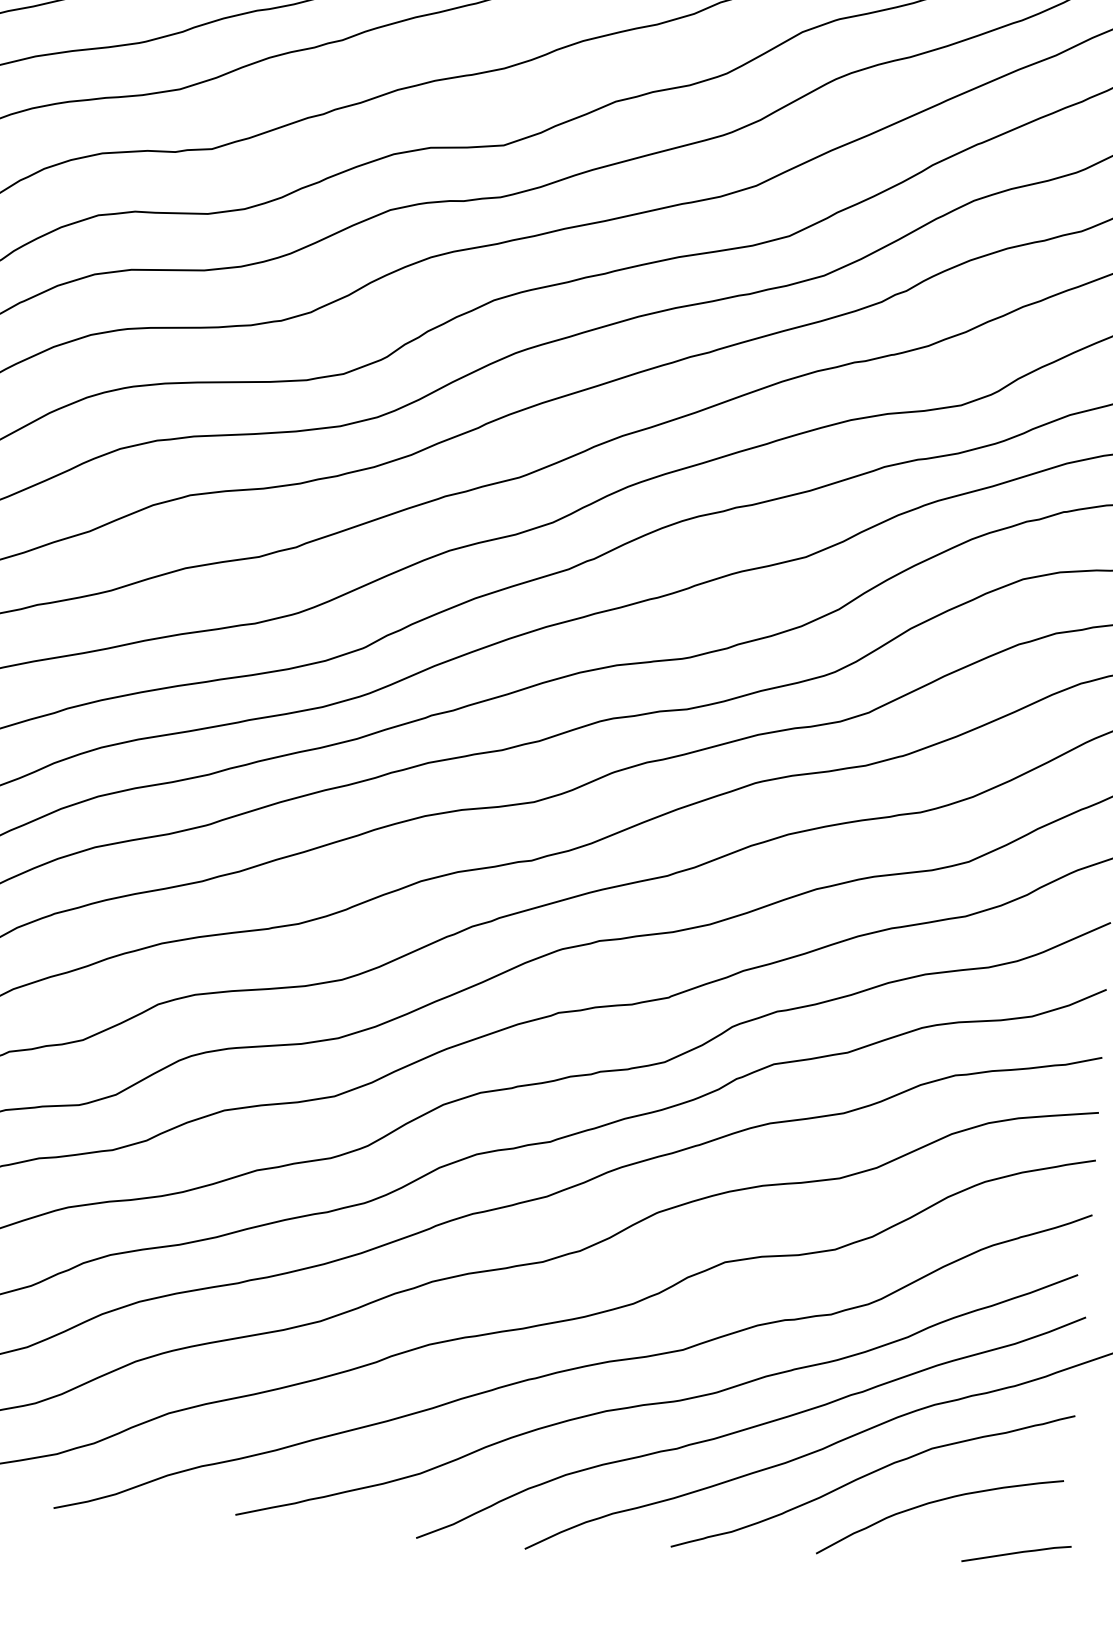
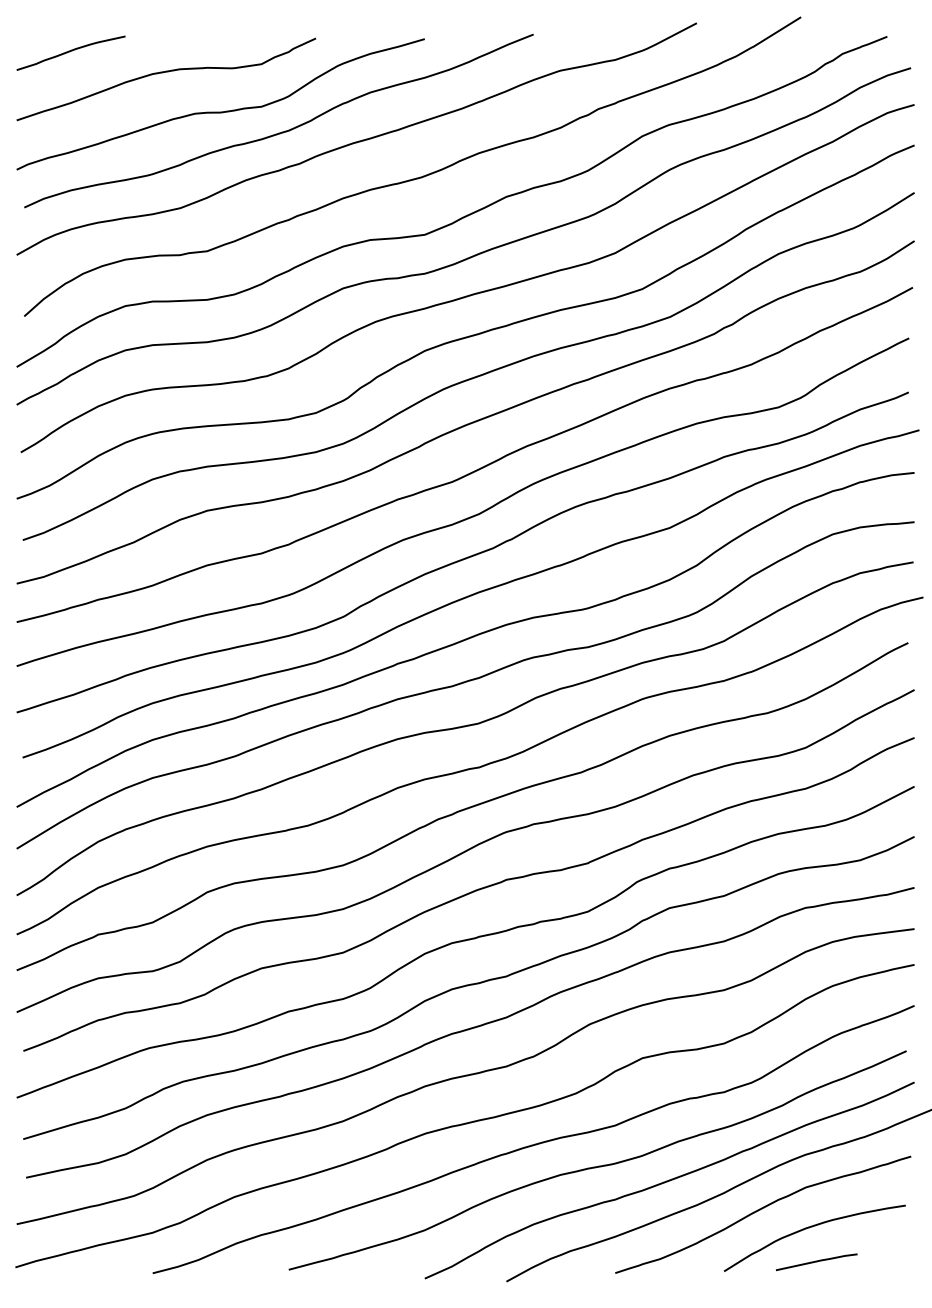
line: (1016, 1554) -> (816, 1262), moved

